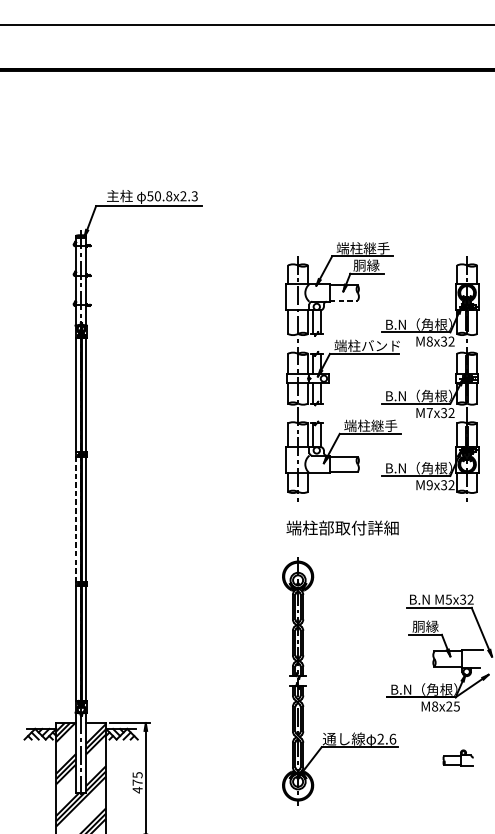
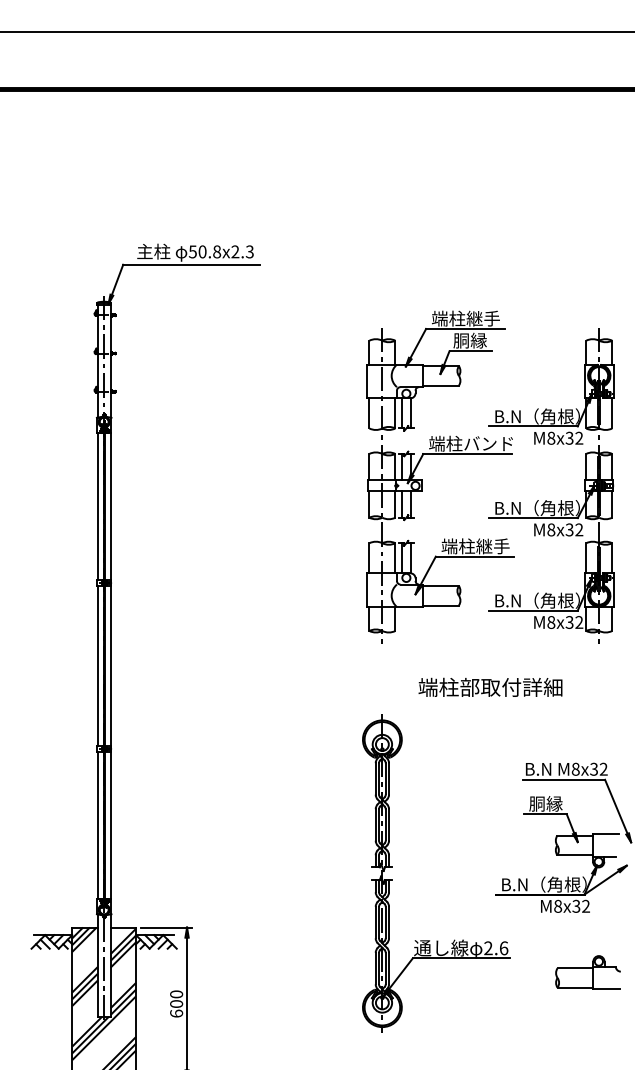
line: (344, 300) -> (441, 385), dashed -> solid
text: (429, 412) -> (551, 529), M7x32 -> M8x32
text: (429, 485) -> (551, 622), M9x32 -> M8x32
line: (75, 519) -> (97, 666), dashed -> solid
text: (342, 527) -> (490, 686), moved
text: (448, 599) -> (575, 768), M5x32 -> M8x32
text: (452, 705) -> (580, 905), M8x25 -> M8x32
part: (457, 758) -> (587, 972), size x1.67
text: (137, 783) -> (176, 1004), 475 -> 600

